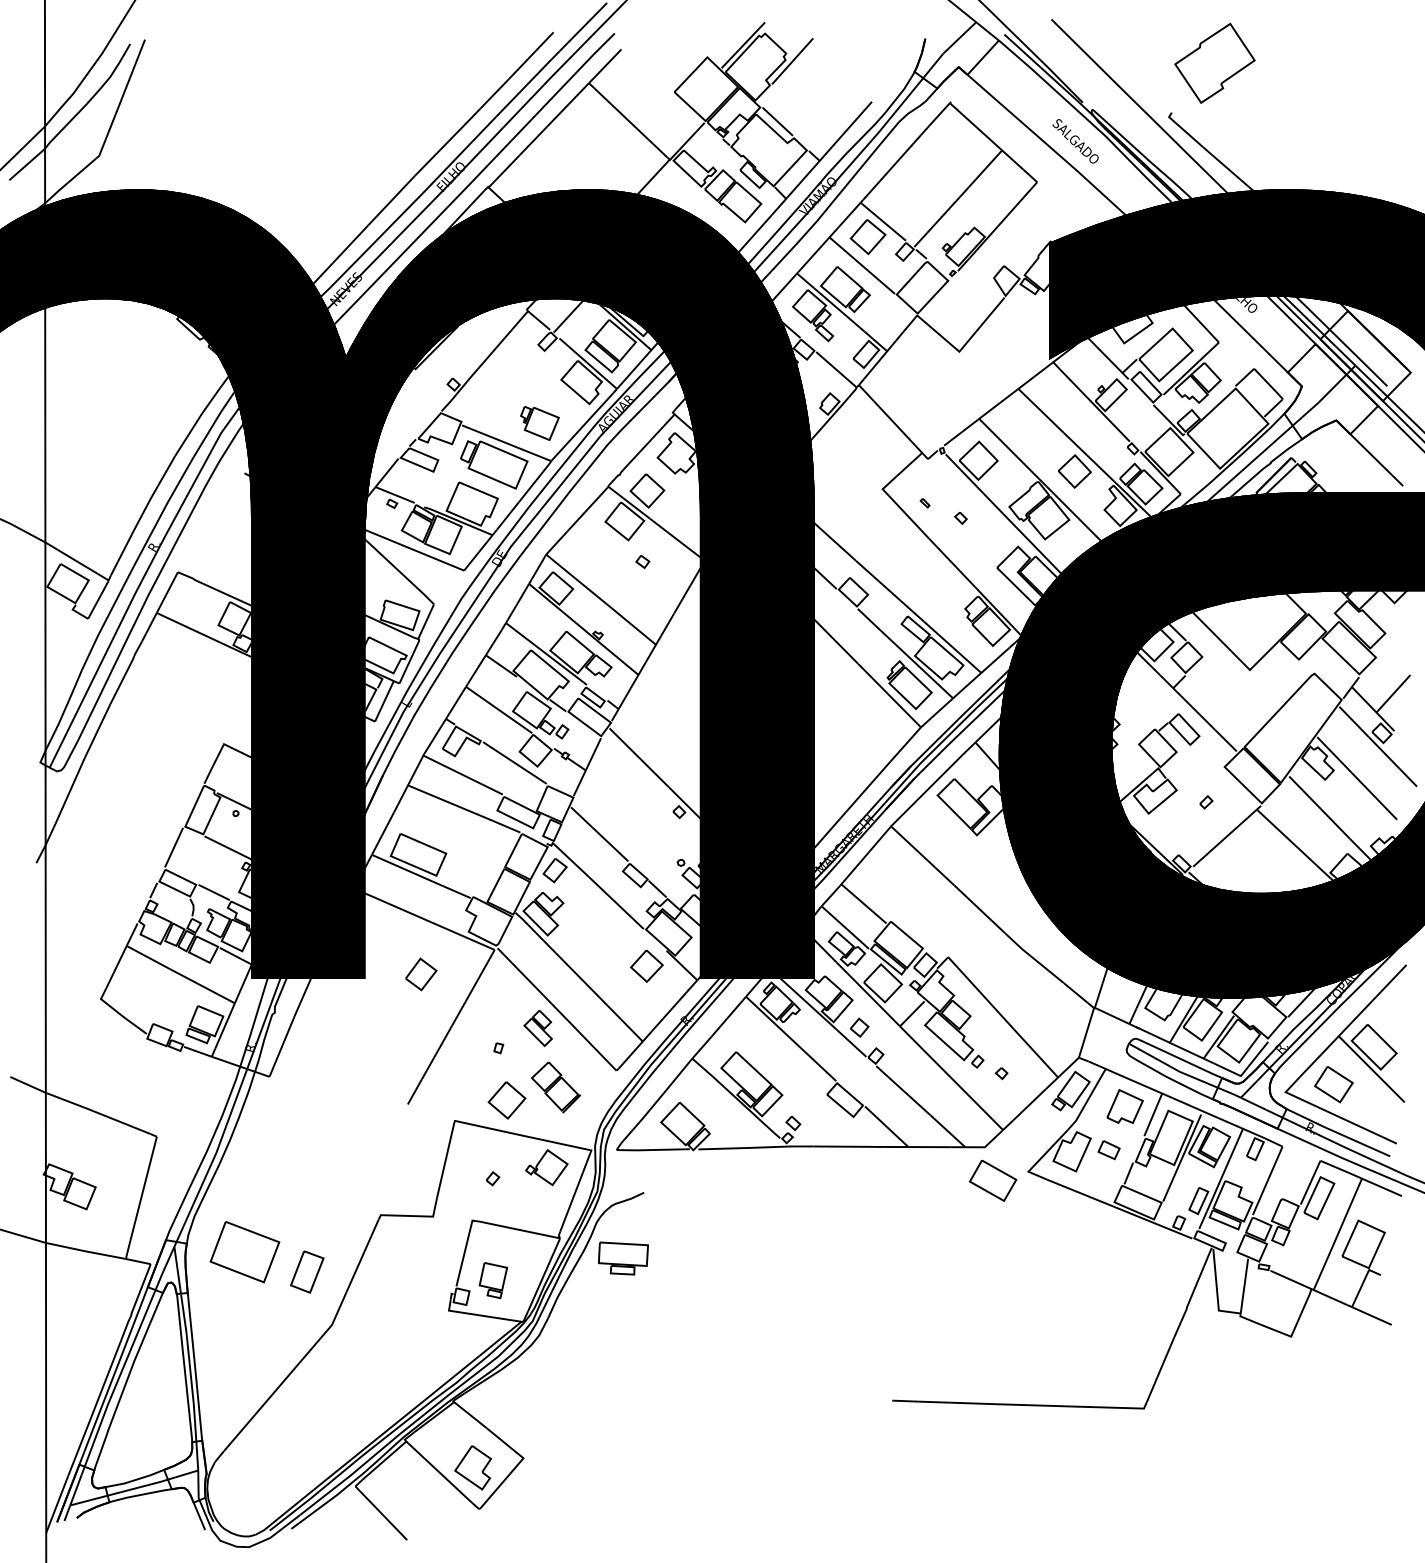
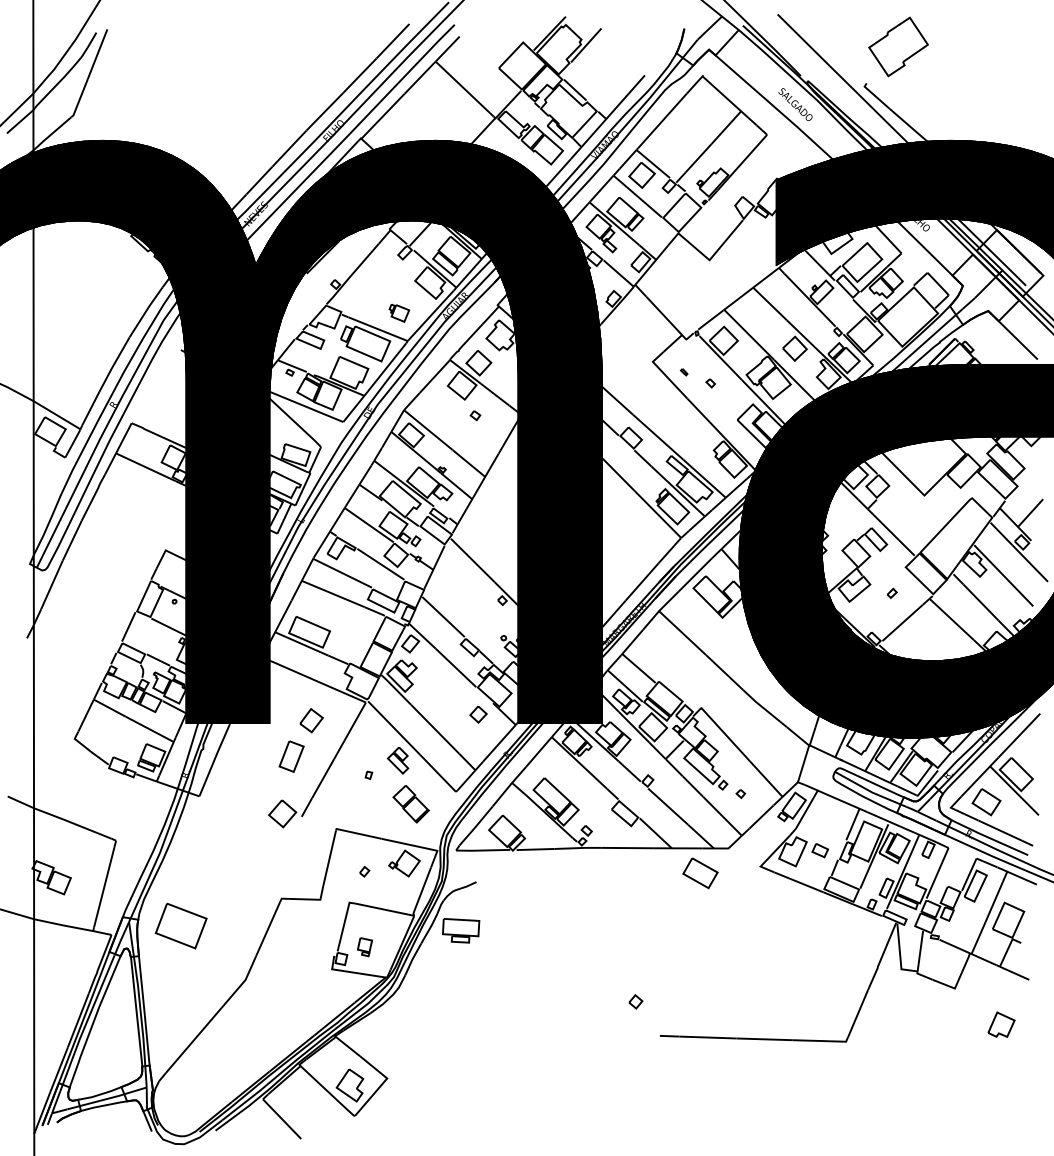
part: (539, 423) -> (399, 313), size x0.7
part: (646, 965) -> (478, 714), size x0.7
part: (859, 1027) -> (635, 1001), moved
part: (506, 1100) -> (282, 813), moved
part: (1124, 1106) -> (1001, 1024), moved
part: (993, 1180) -> (700, 873), moved
part: (307, 1271) -> (291, 756), moved
part: (493, 1280) -> (365, 947), size x0.7

